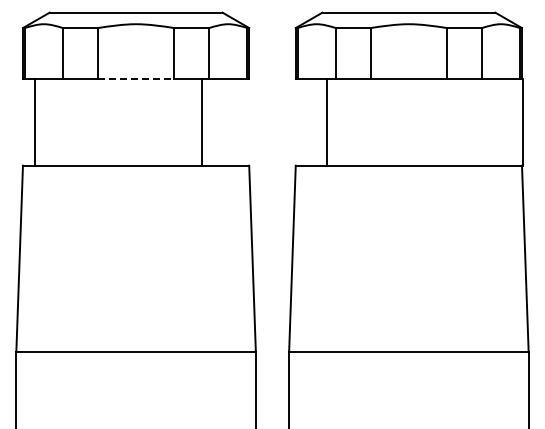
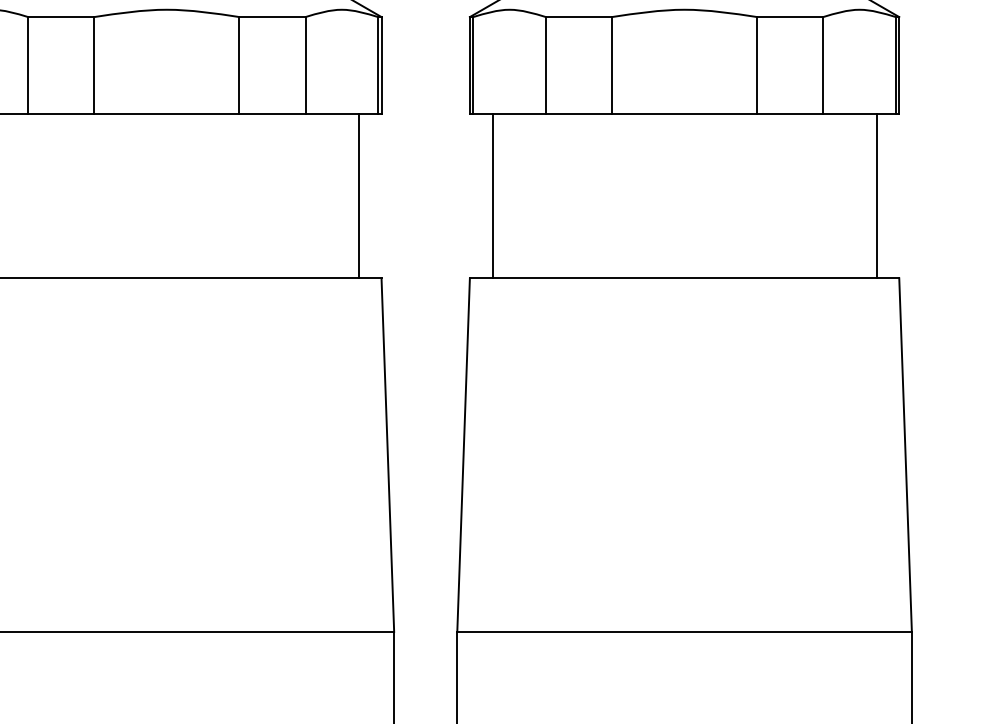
line: (136, 79) -> (167, 114), dashed -> solid
line: (202, 122) -> (359, 196), moved
line: (326, 122) -> (492, 196), moved
line: (523, 122) -> (877, 196), moved

